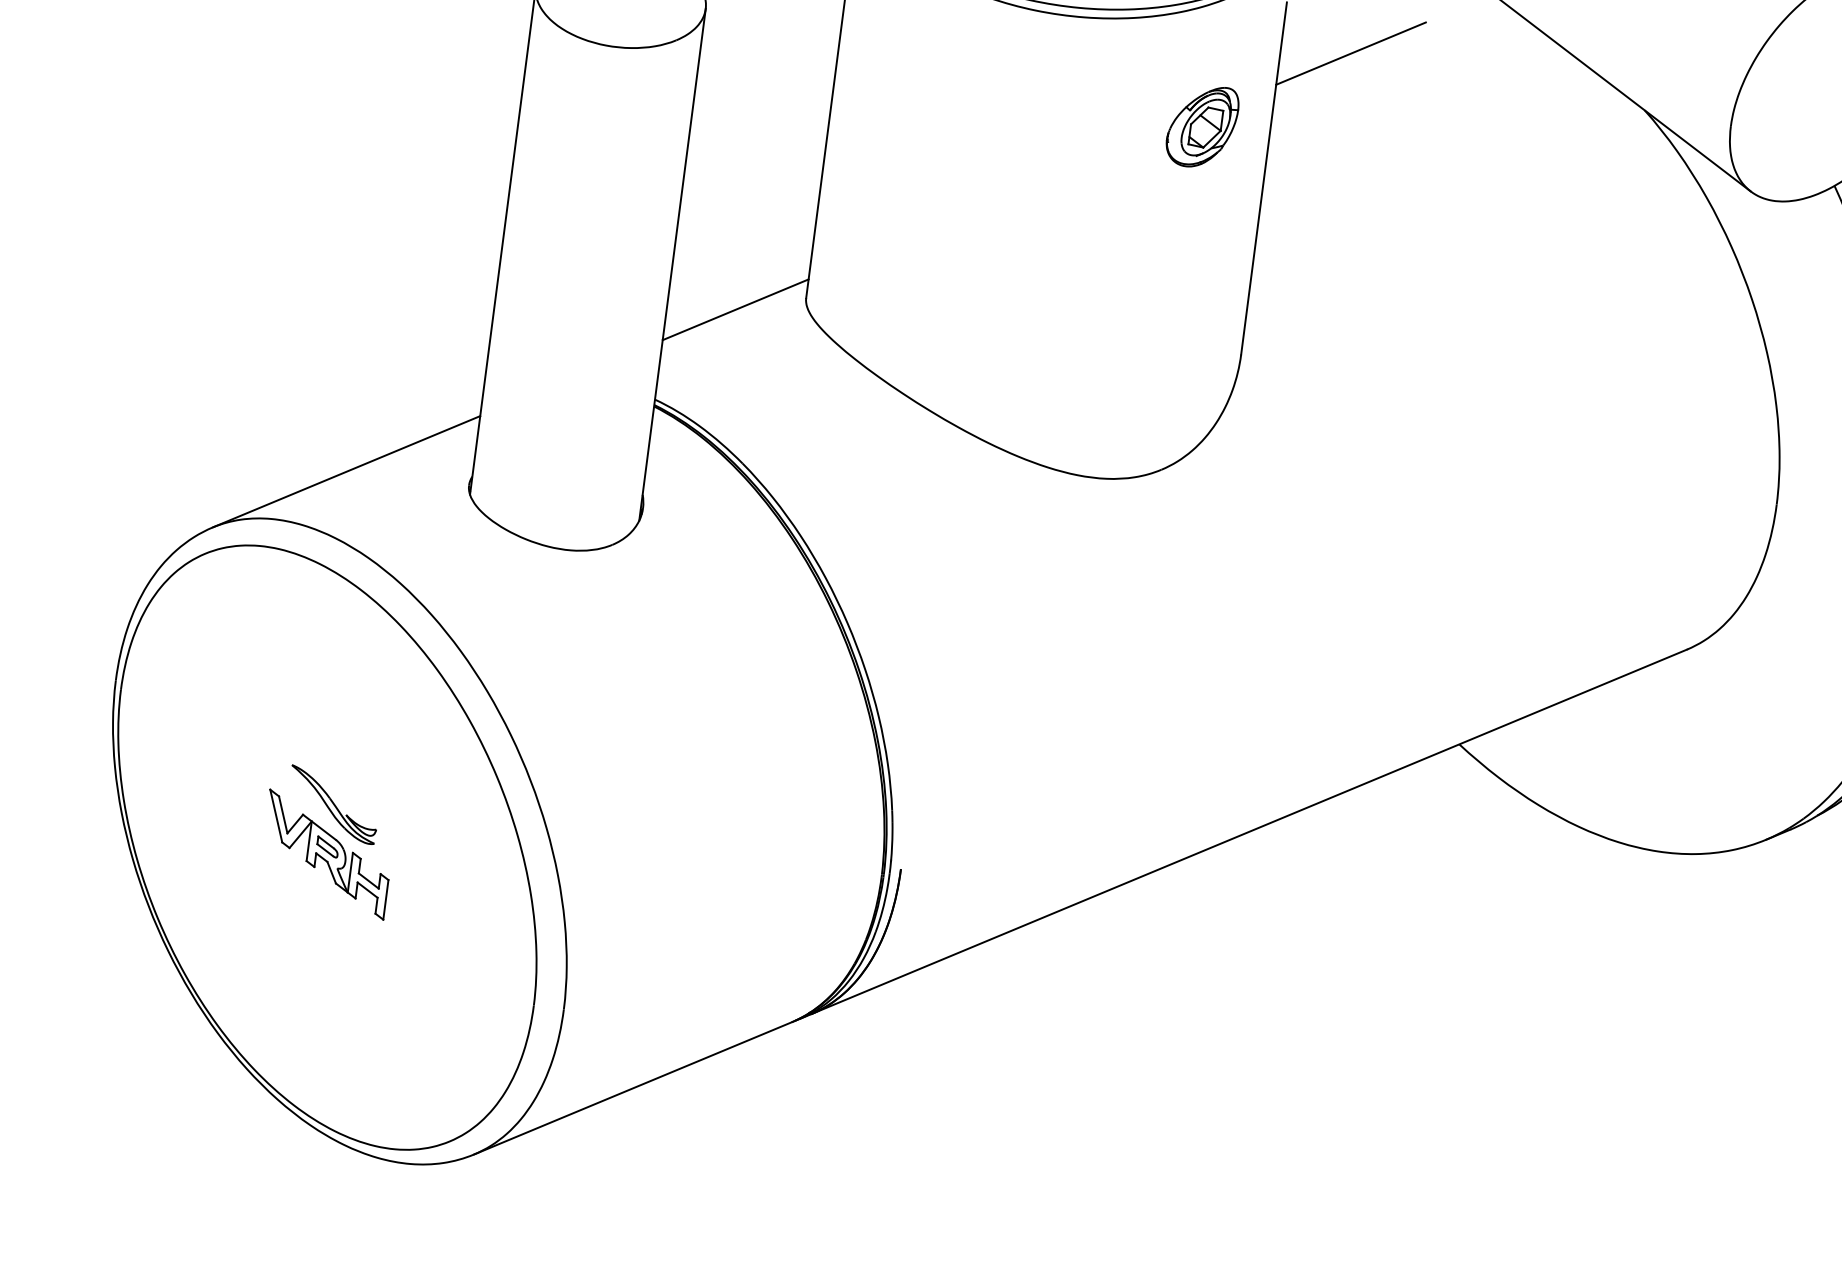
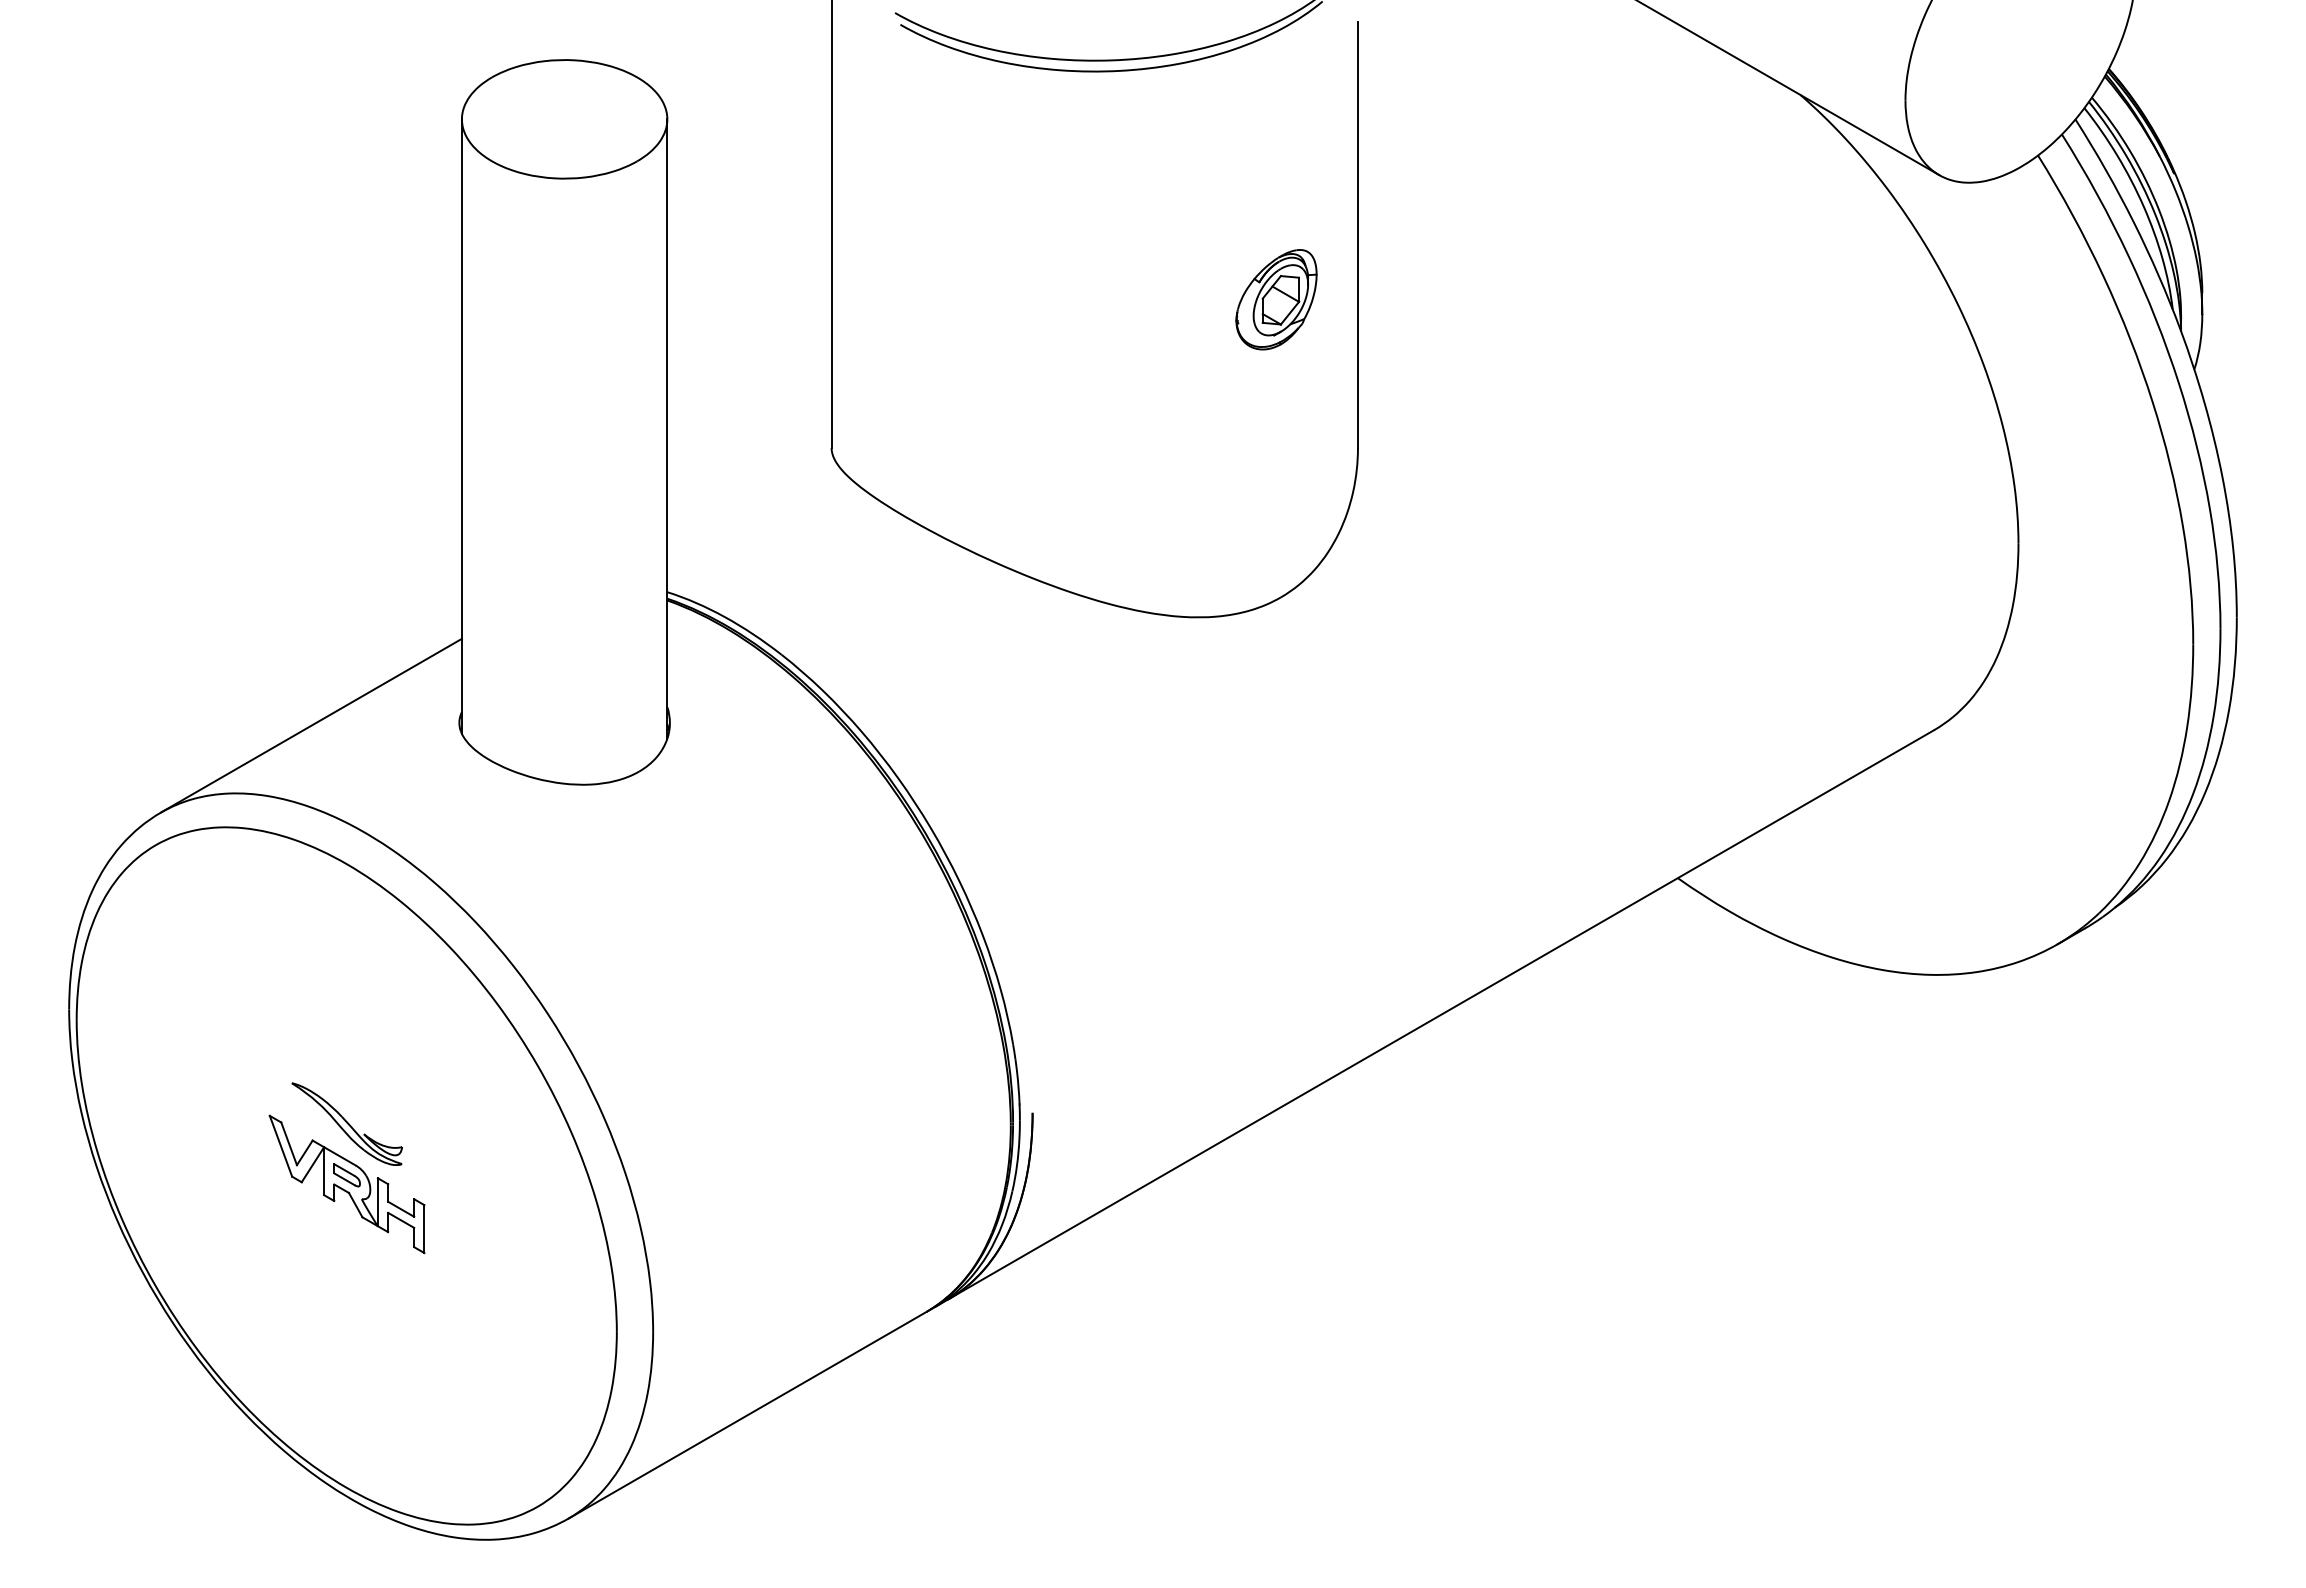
line: (1350, 53) -> (1441, 72), removed
part: (1202, 126) -> (1276, 299), moved
line: (735, 309) -> (749, 472), removed

